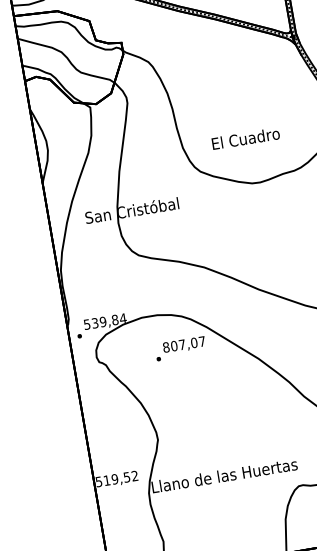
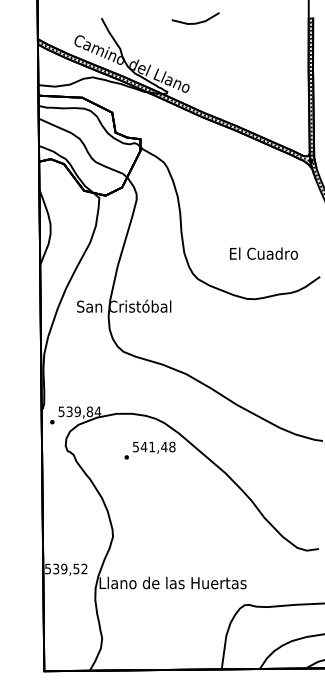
text: (245, 138) -> (263, 253), moved
text: (183, 344) -> (153, 446), 807,07 -> 541,48
text: (107, 480) -> (56, 568), 519,52 -> 539,52

